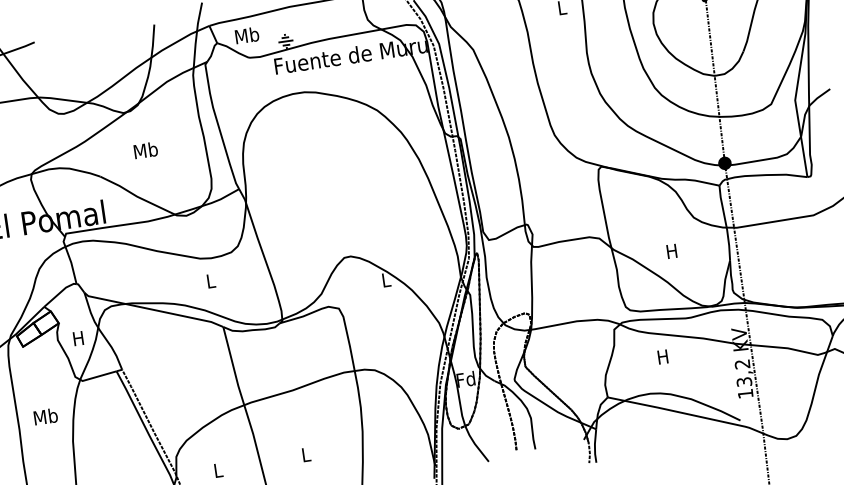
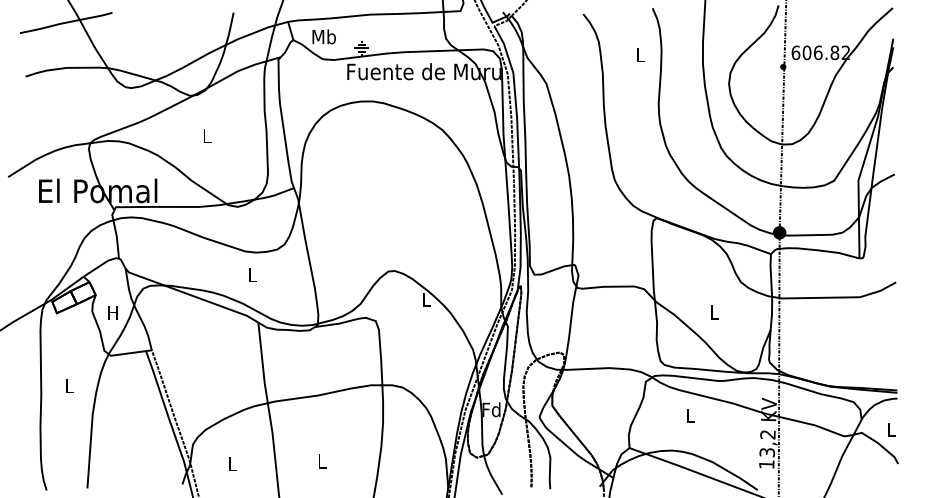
text: (145, 149) -> (206, 135), Mb -> L
text: (671, 251) -> (713, 312), H -> L
text: (662, 356) -> (689, 415), H -> L
text: (45, 416) -> (69, 385), Mb -> L

